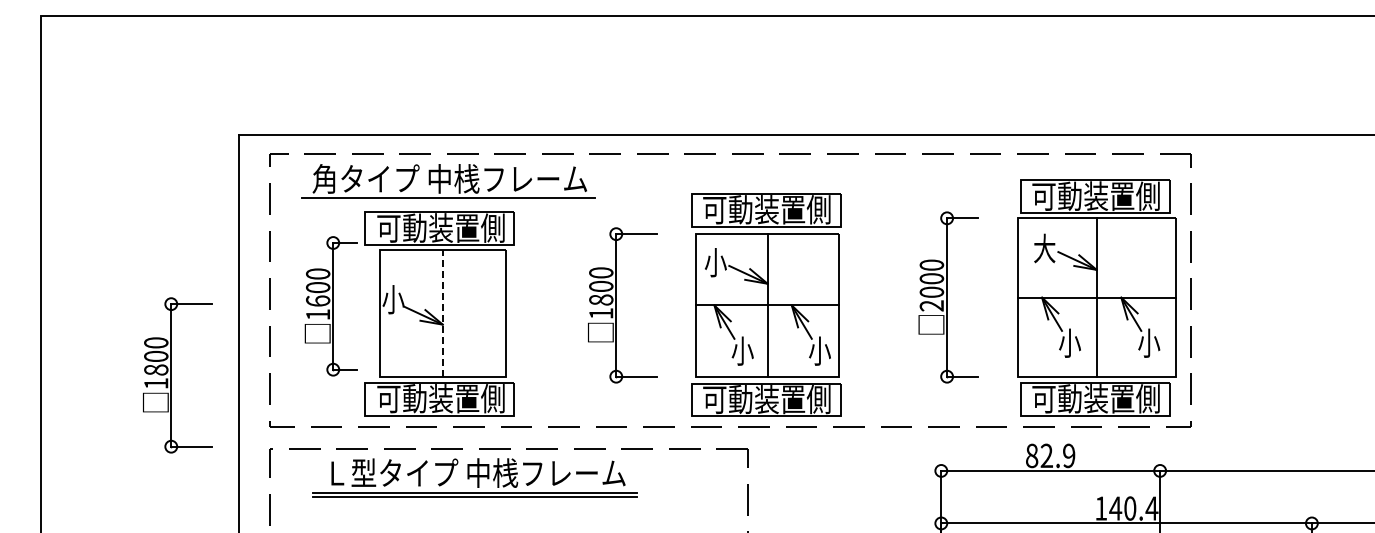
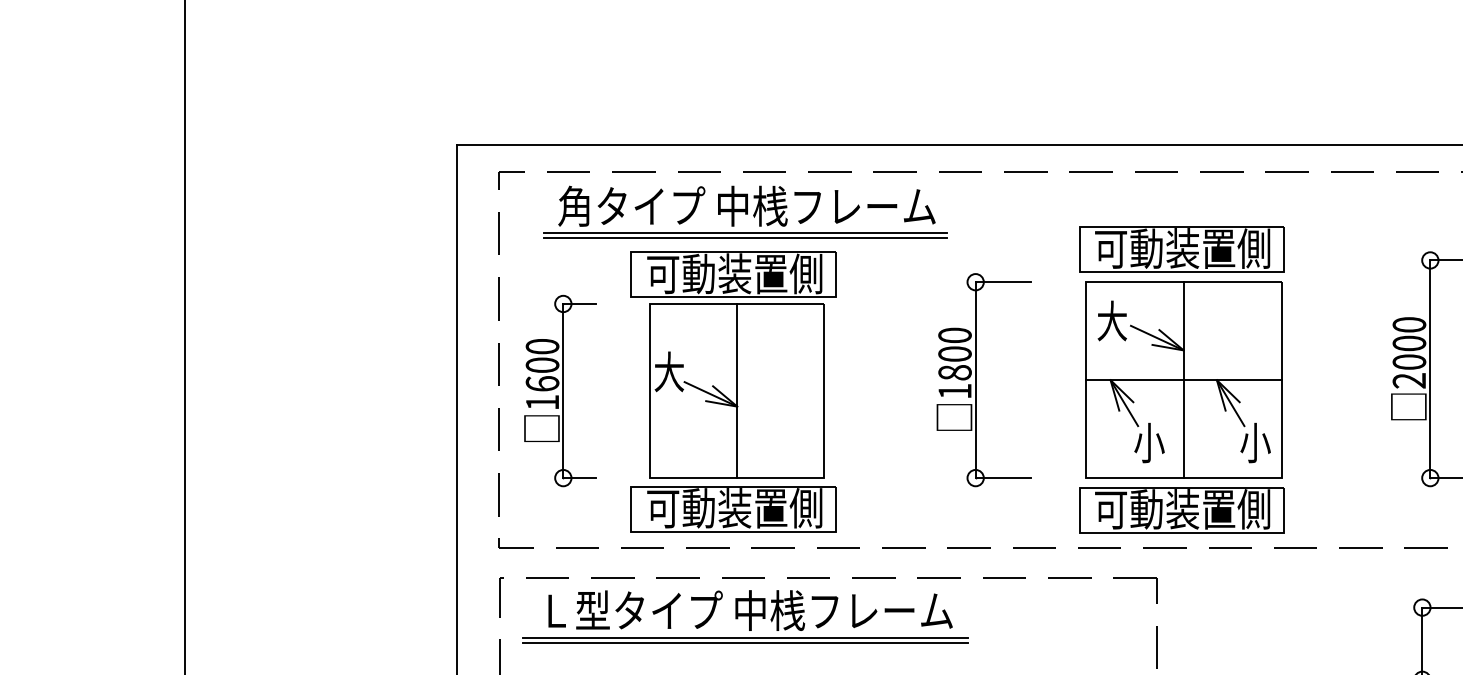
line: (448, 201) -> (745, 237), added
text: (715, 262) -> (1112, 321), 小 -> 大
text: (393, 299) -> (669, 372), 小 -> 大
part: (330, 306) -> (559, 391), moved
line: (442, 312) -> (736, 389), dashed -> solid
part: (177, 375) -> (372, 476), removed
part: (474, 477) -> (745, 616), moved

